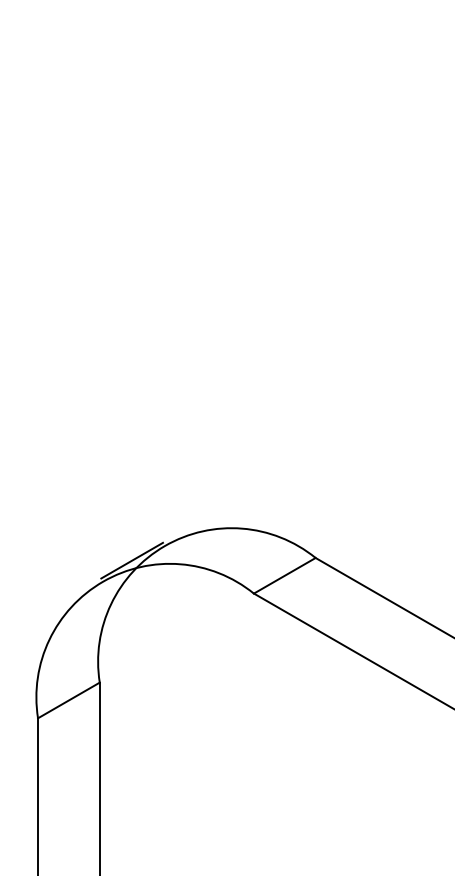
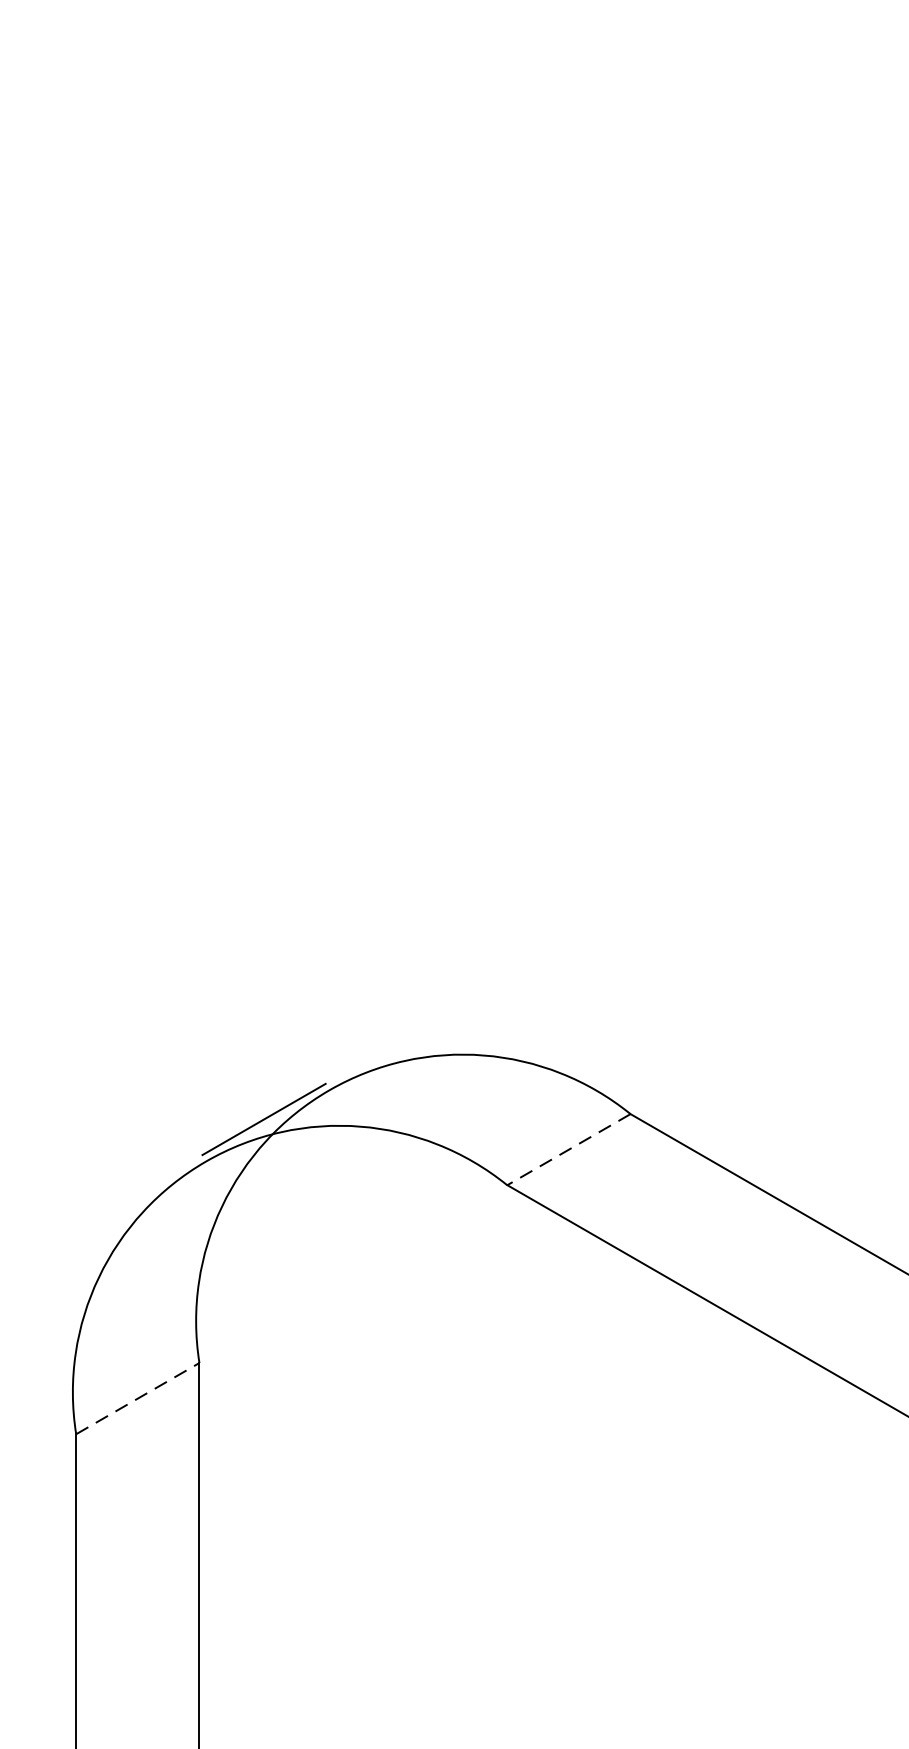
line: (284, 575) -> (568, 1149), solid -> dashed
line: (68, 700) -> (136, 1398), solid -> dashed

